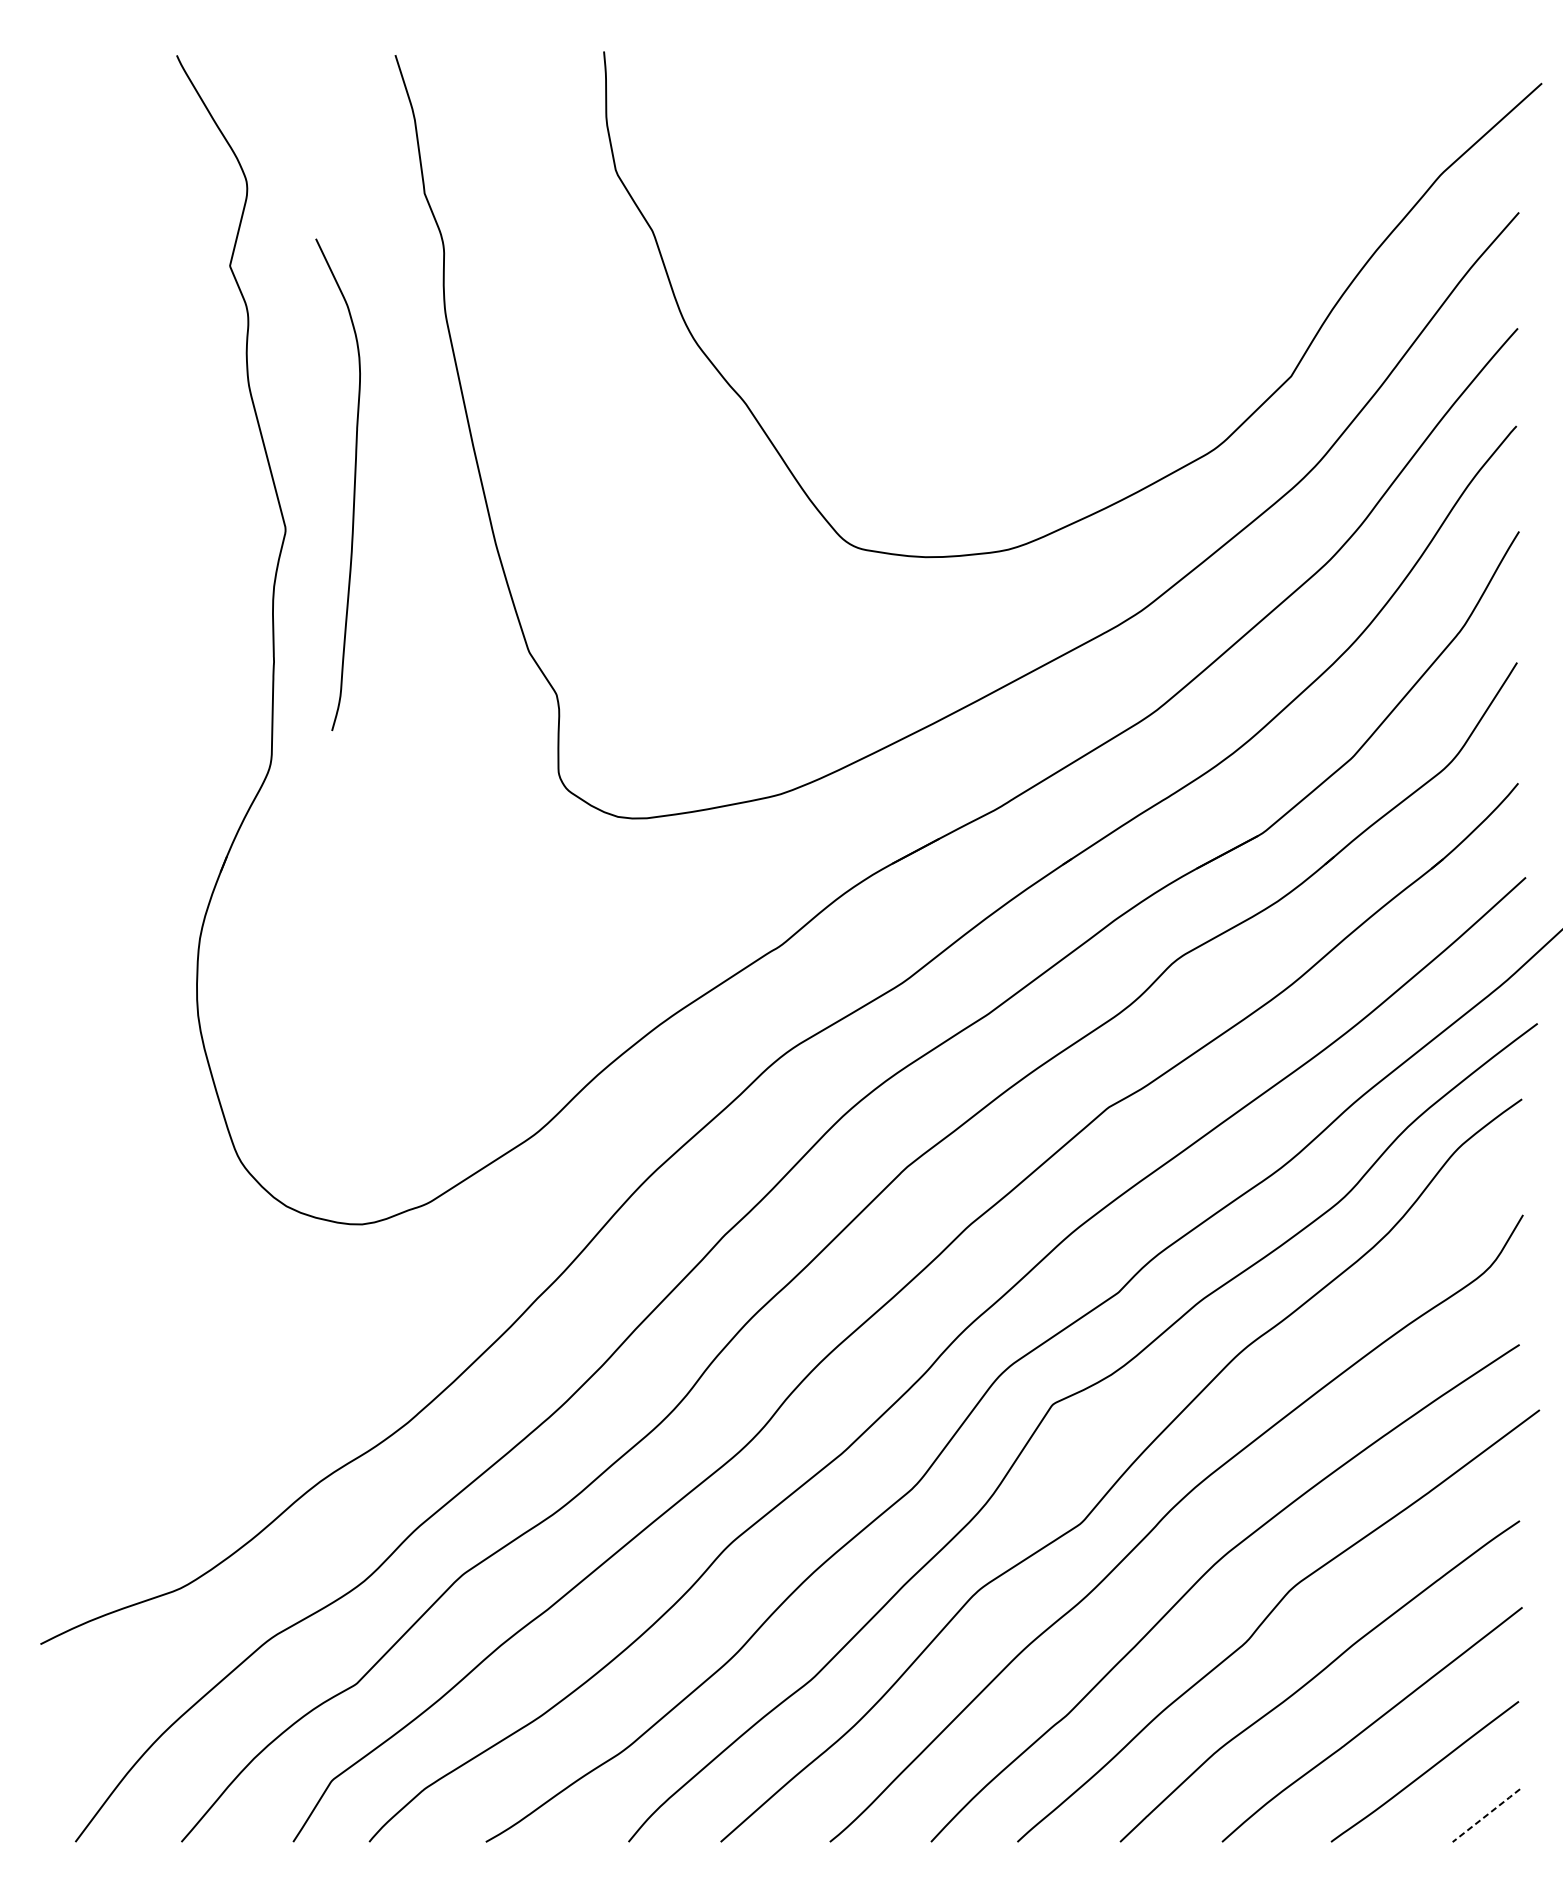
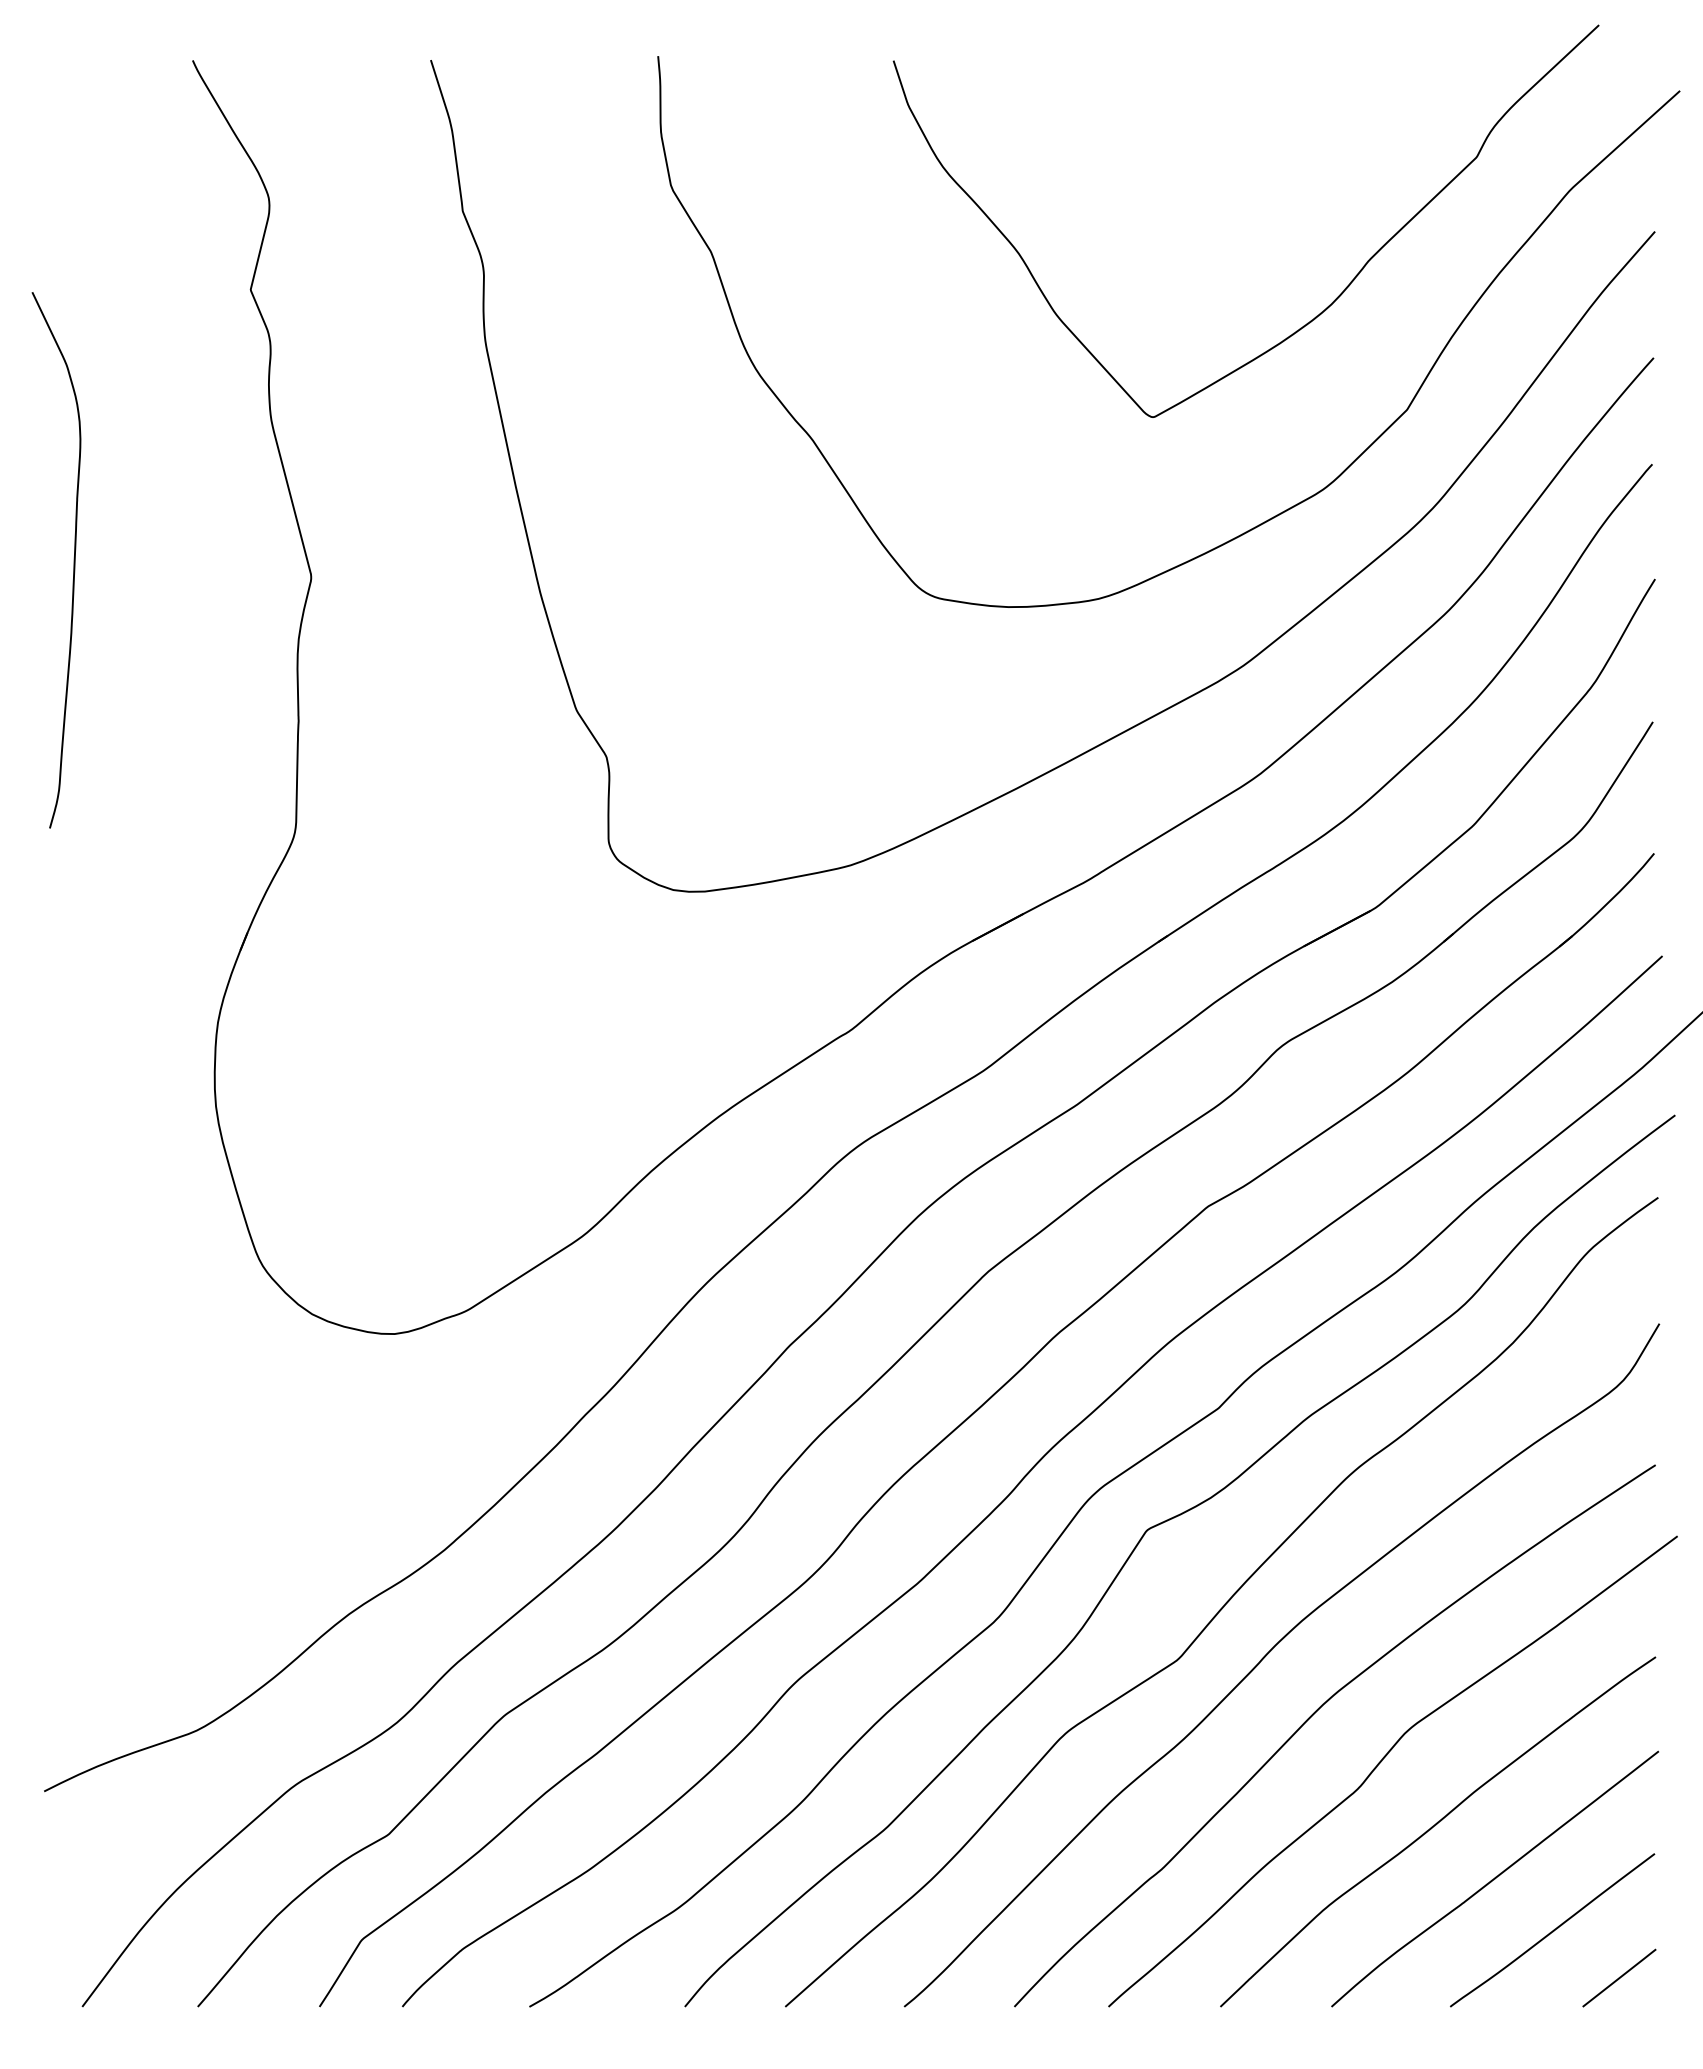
curve: (1212, 285) -> (1321, 311), added
curve: (353, 485) -> (73, 560), moved
line: (1487, 1815) -> (1620, 1977), dashed -> solid

